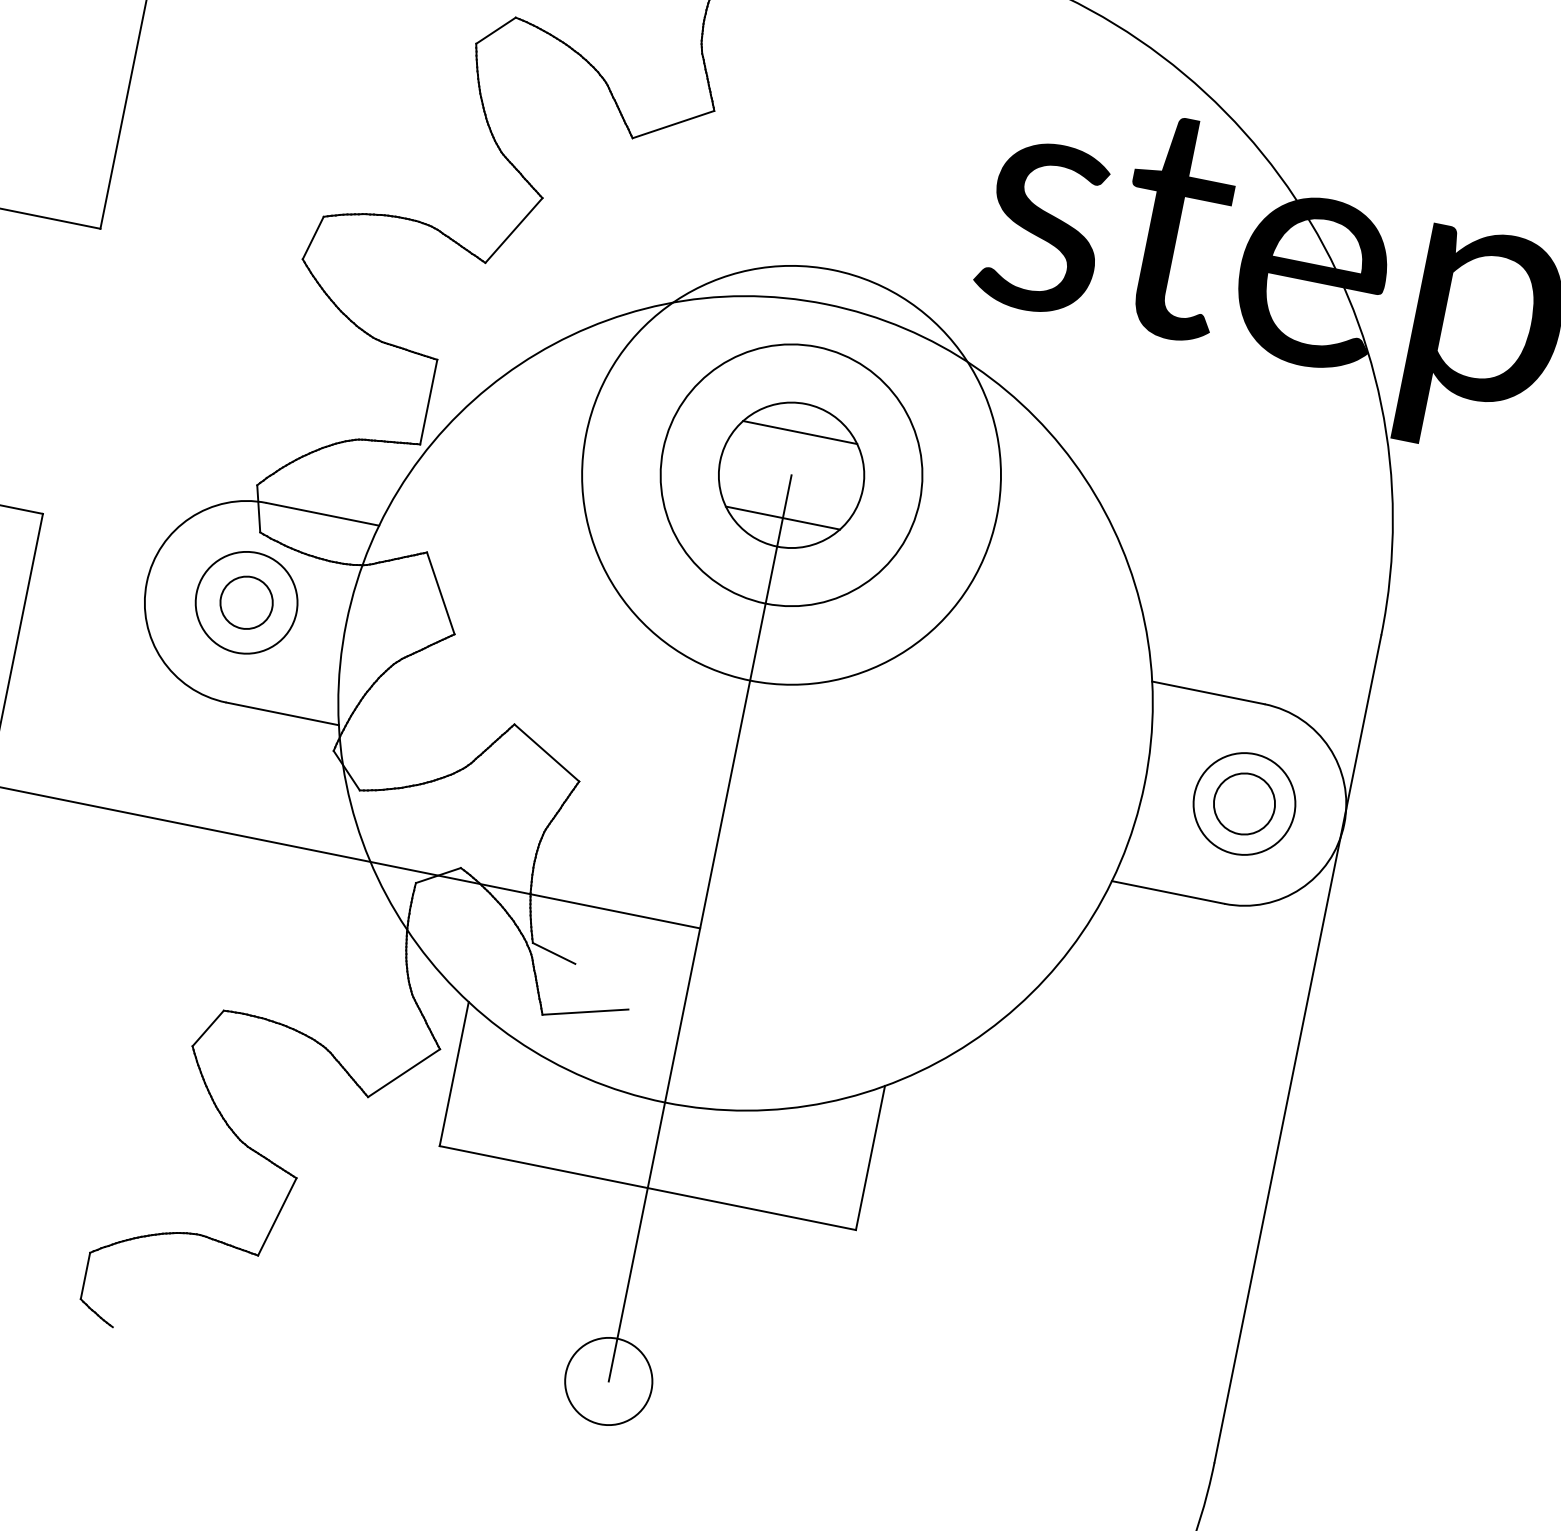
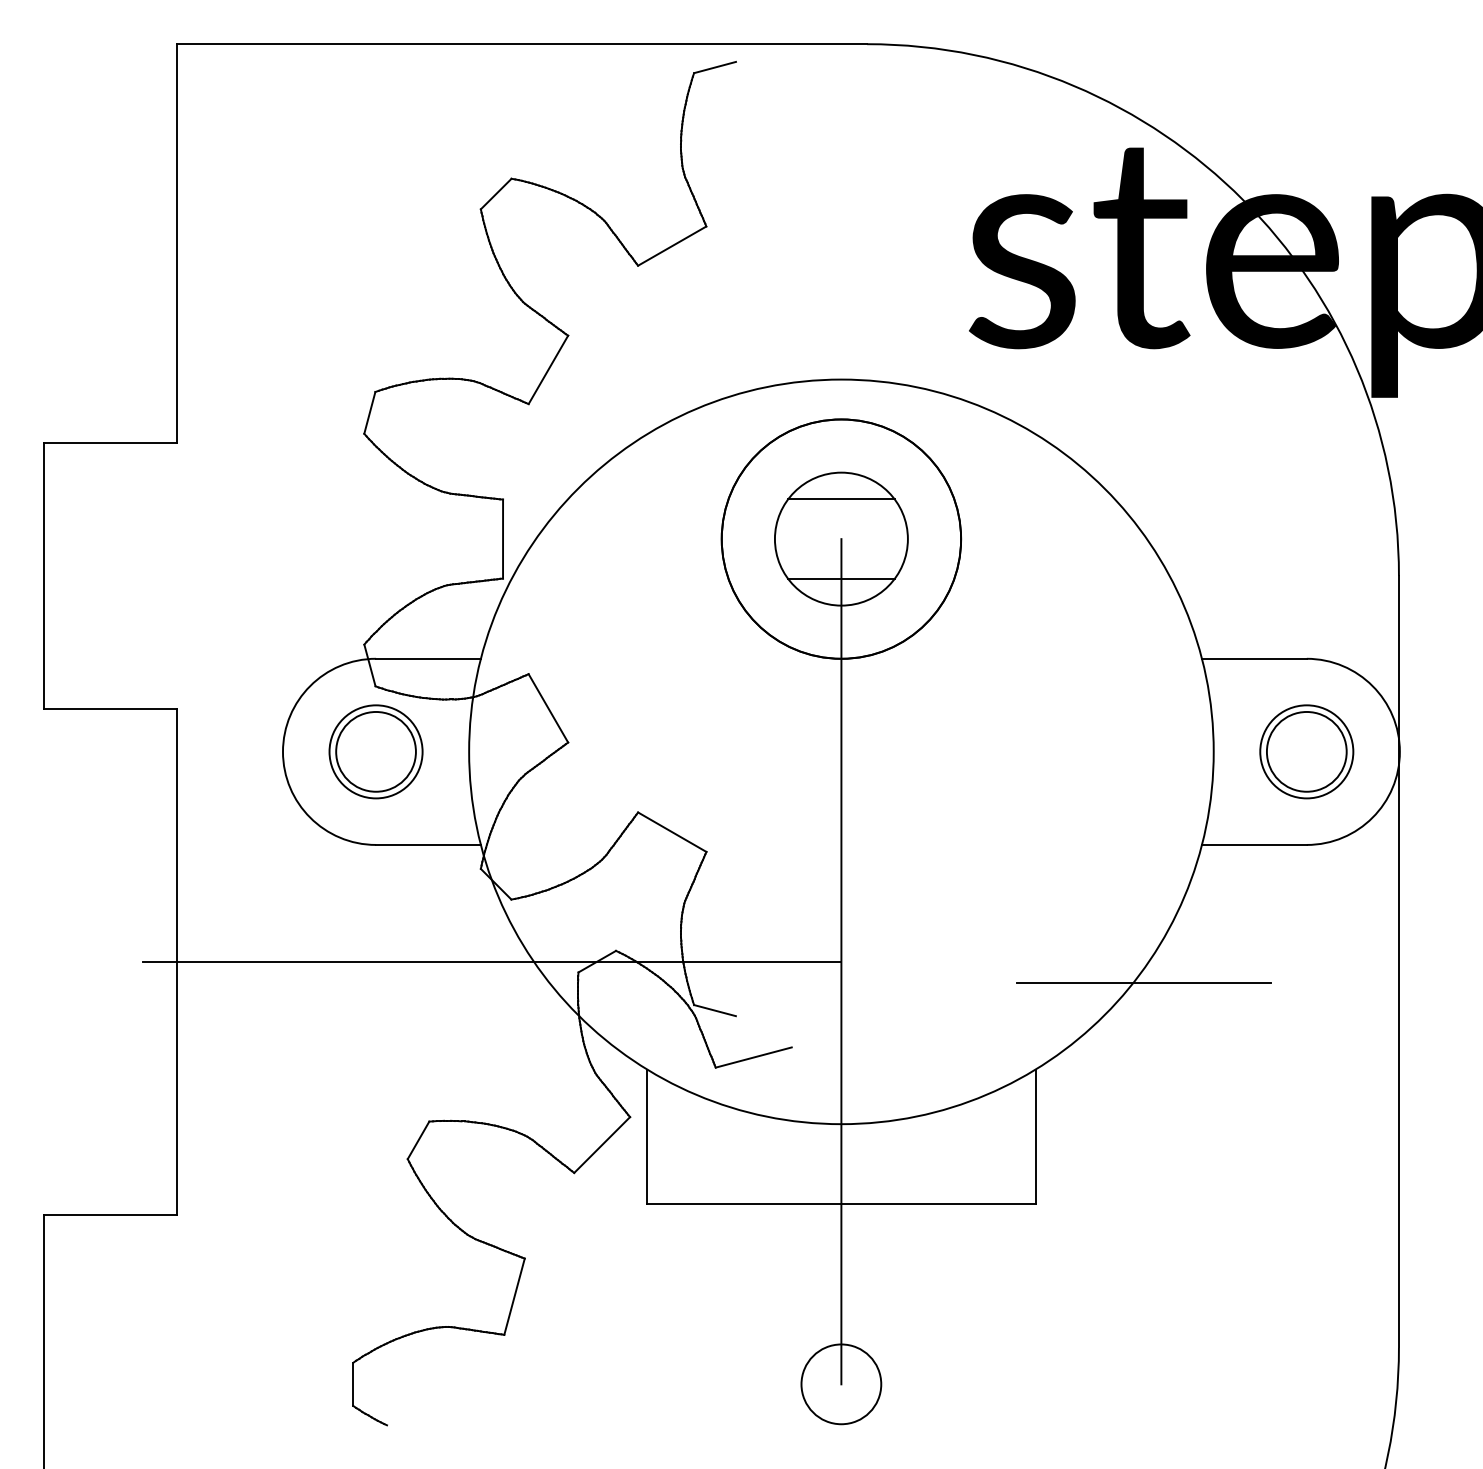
circle: (791, 474) -> (841, 538), size x0.62
circle: (246, 602) -> (375, 751), size x1.67
circle: (1244, 803) -> (1306, 751), size x1.43
line: (1020, 1016) -> (1144, 982), added

